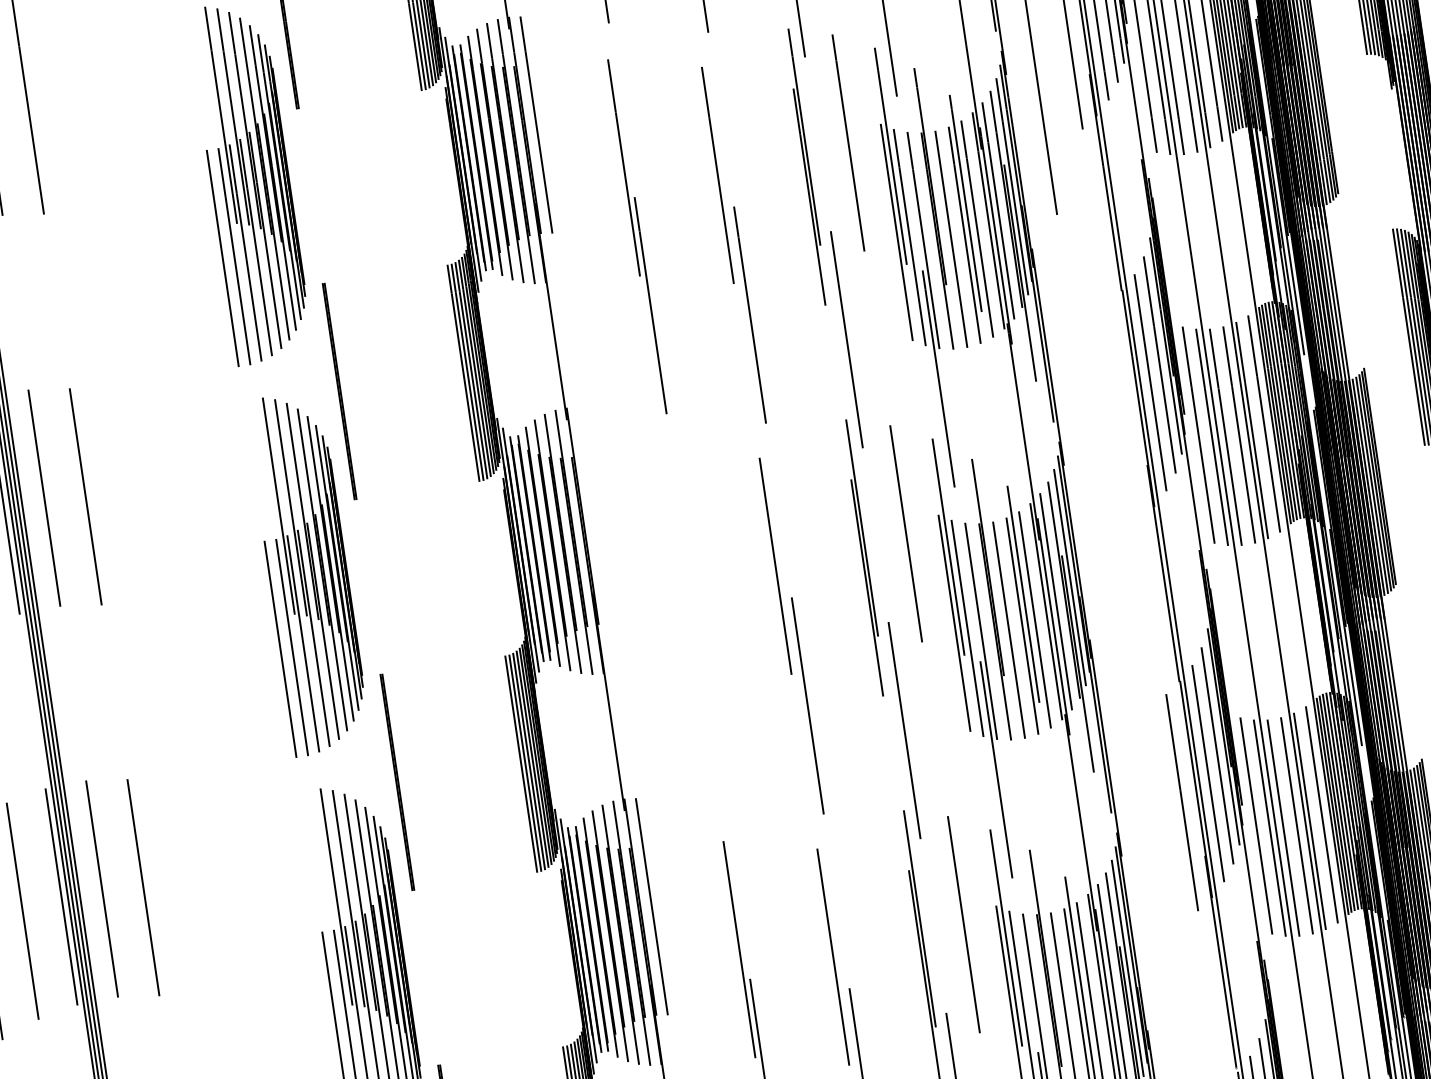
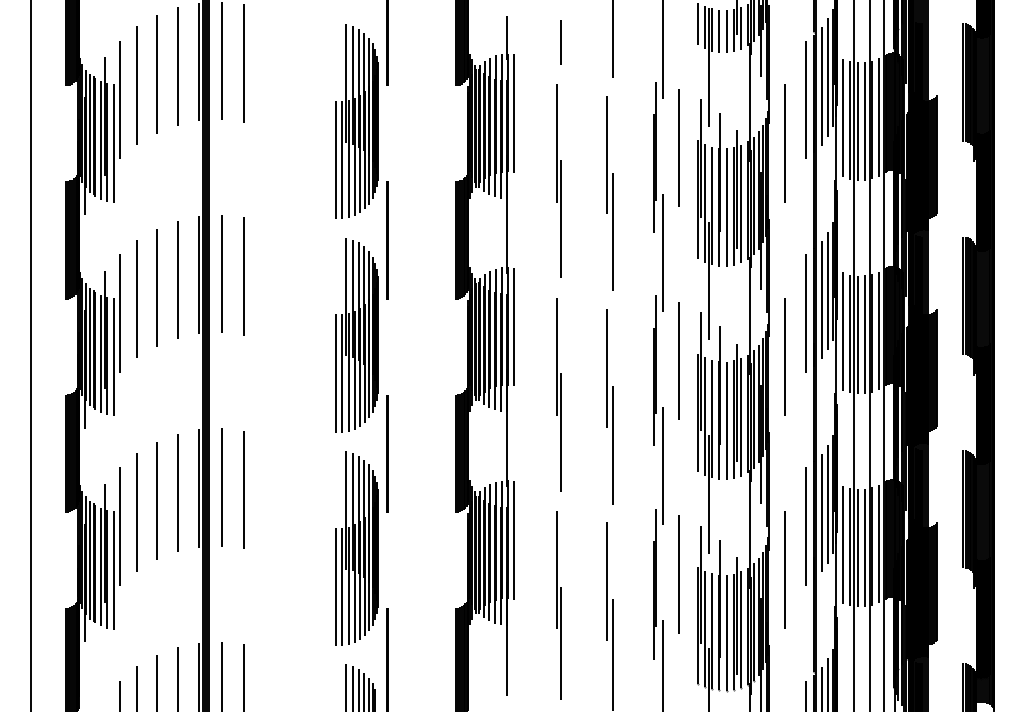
line: (1124, 410) -> (805, 312), added
line: (1097, 496) -> (784, 356), added
line: (594, 514) -> (514, 326), added
part: (693, 627) -> (558, 394), added
line: (1157, 886) -> (785, 569), added

